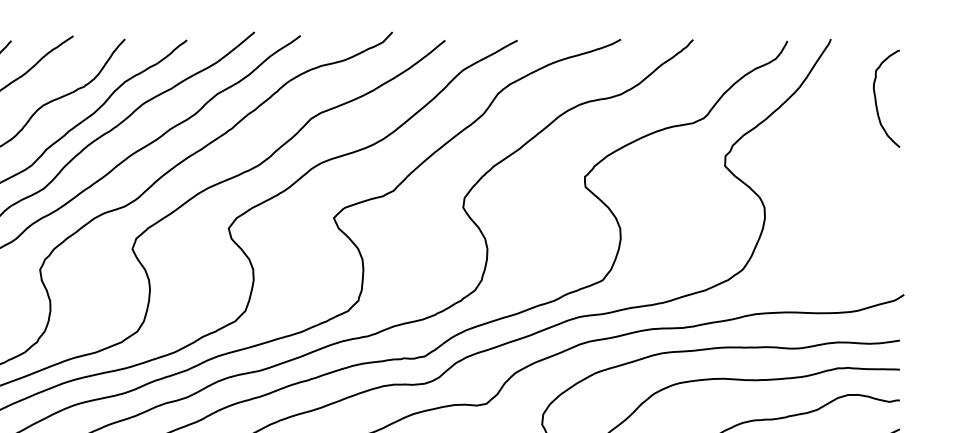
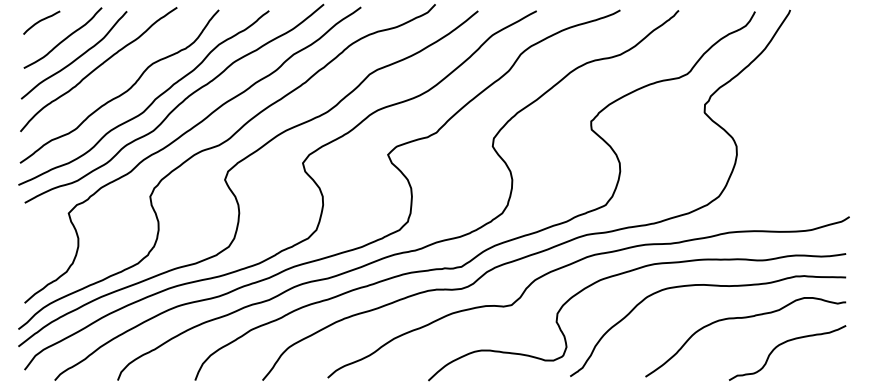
curve: (876, 99) -> (827, 58), removed

